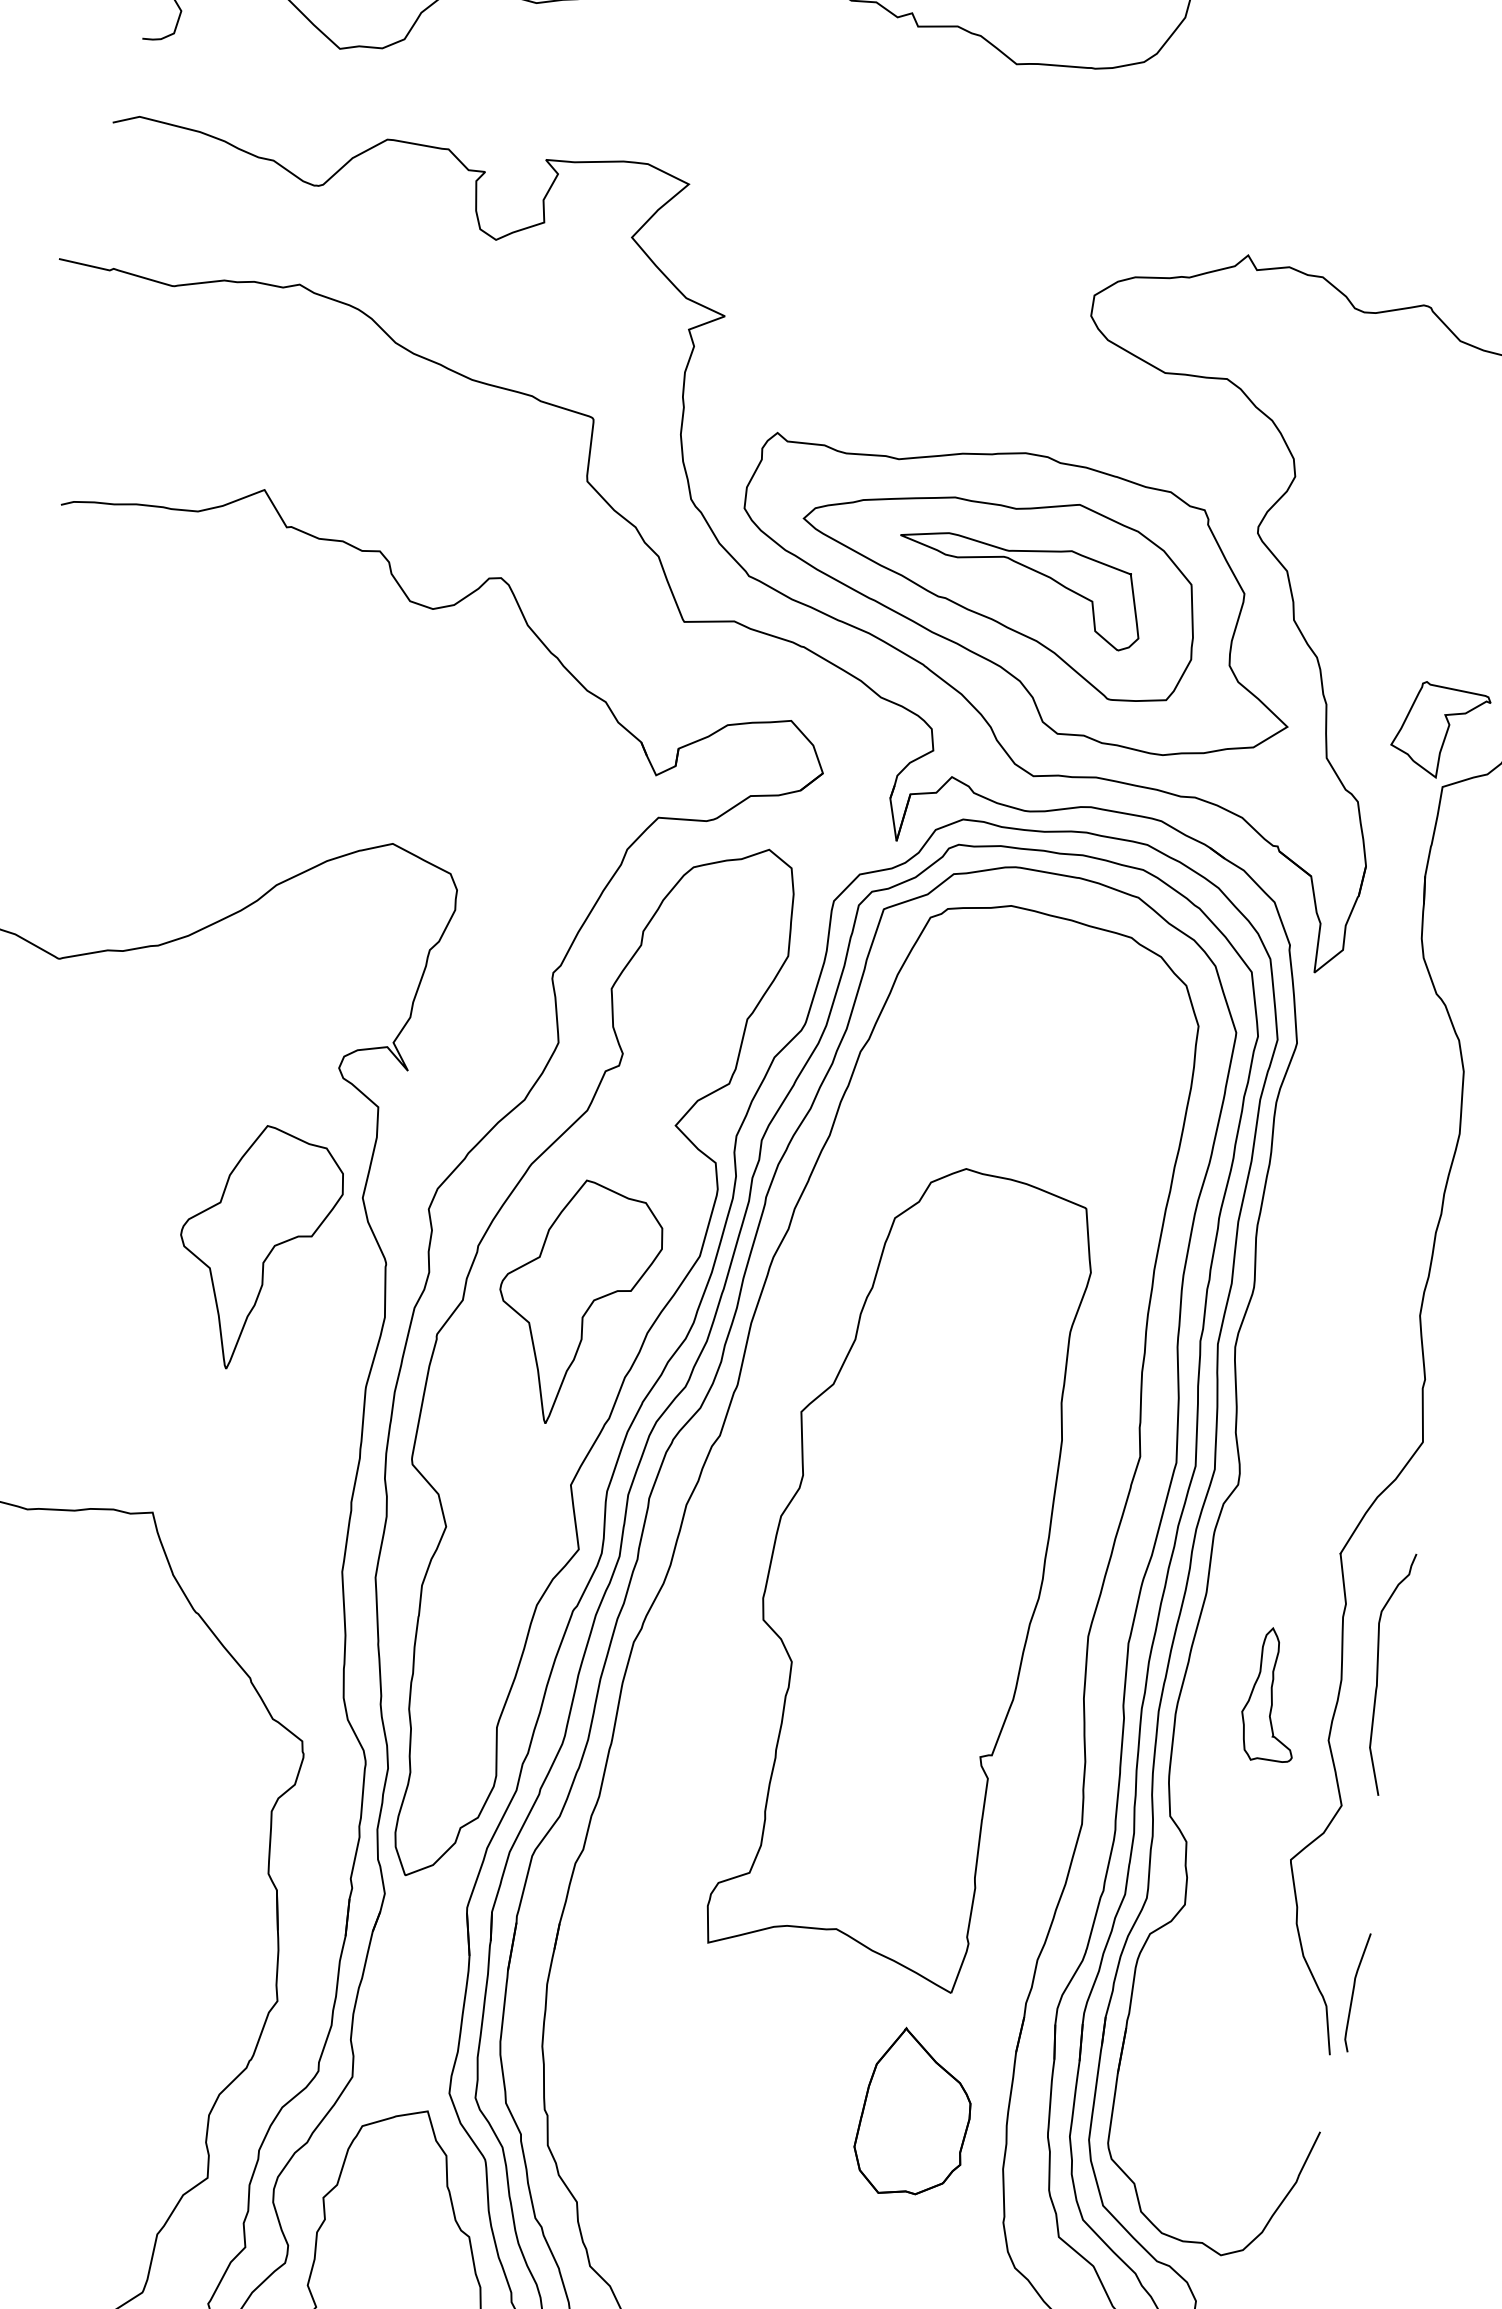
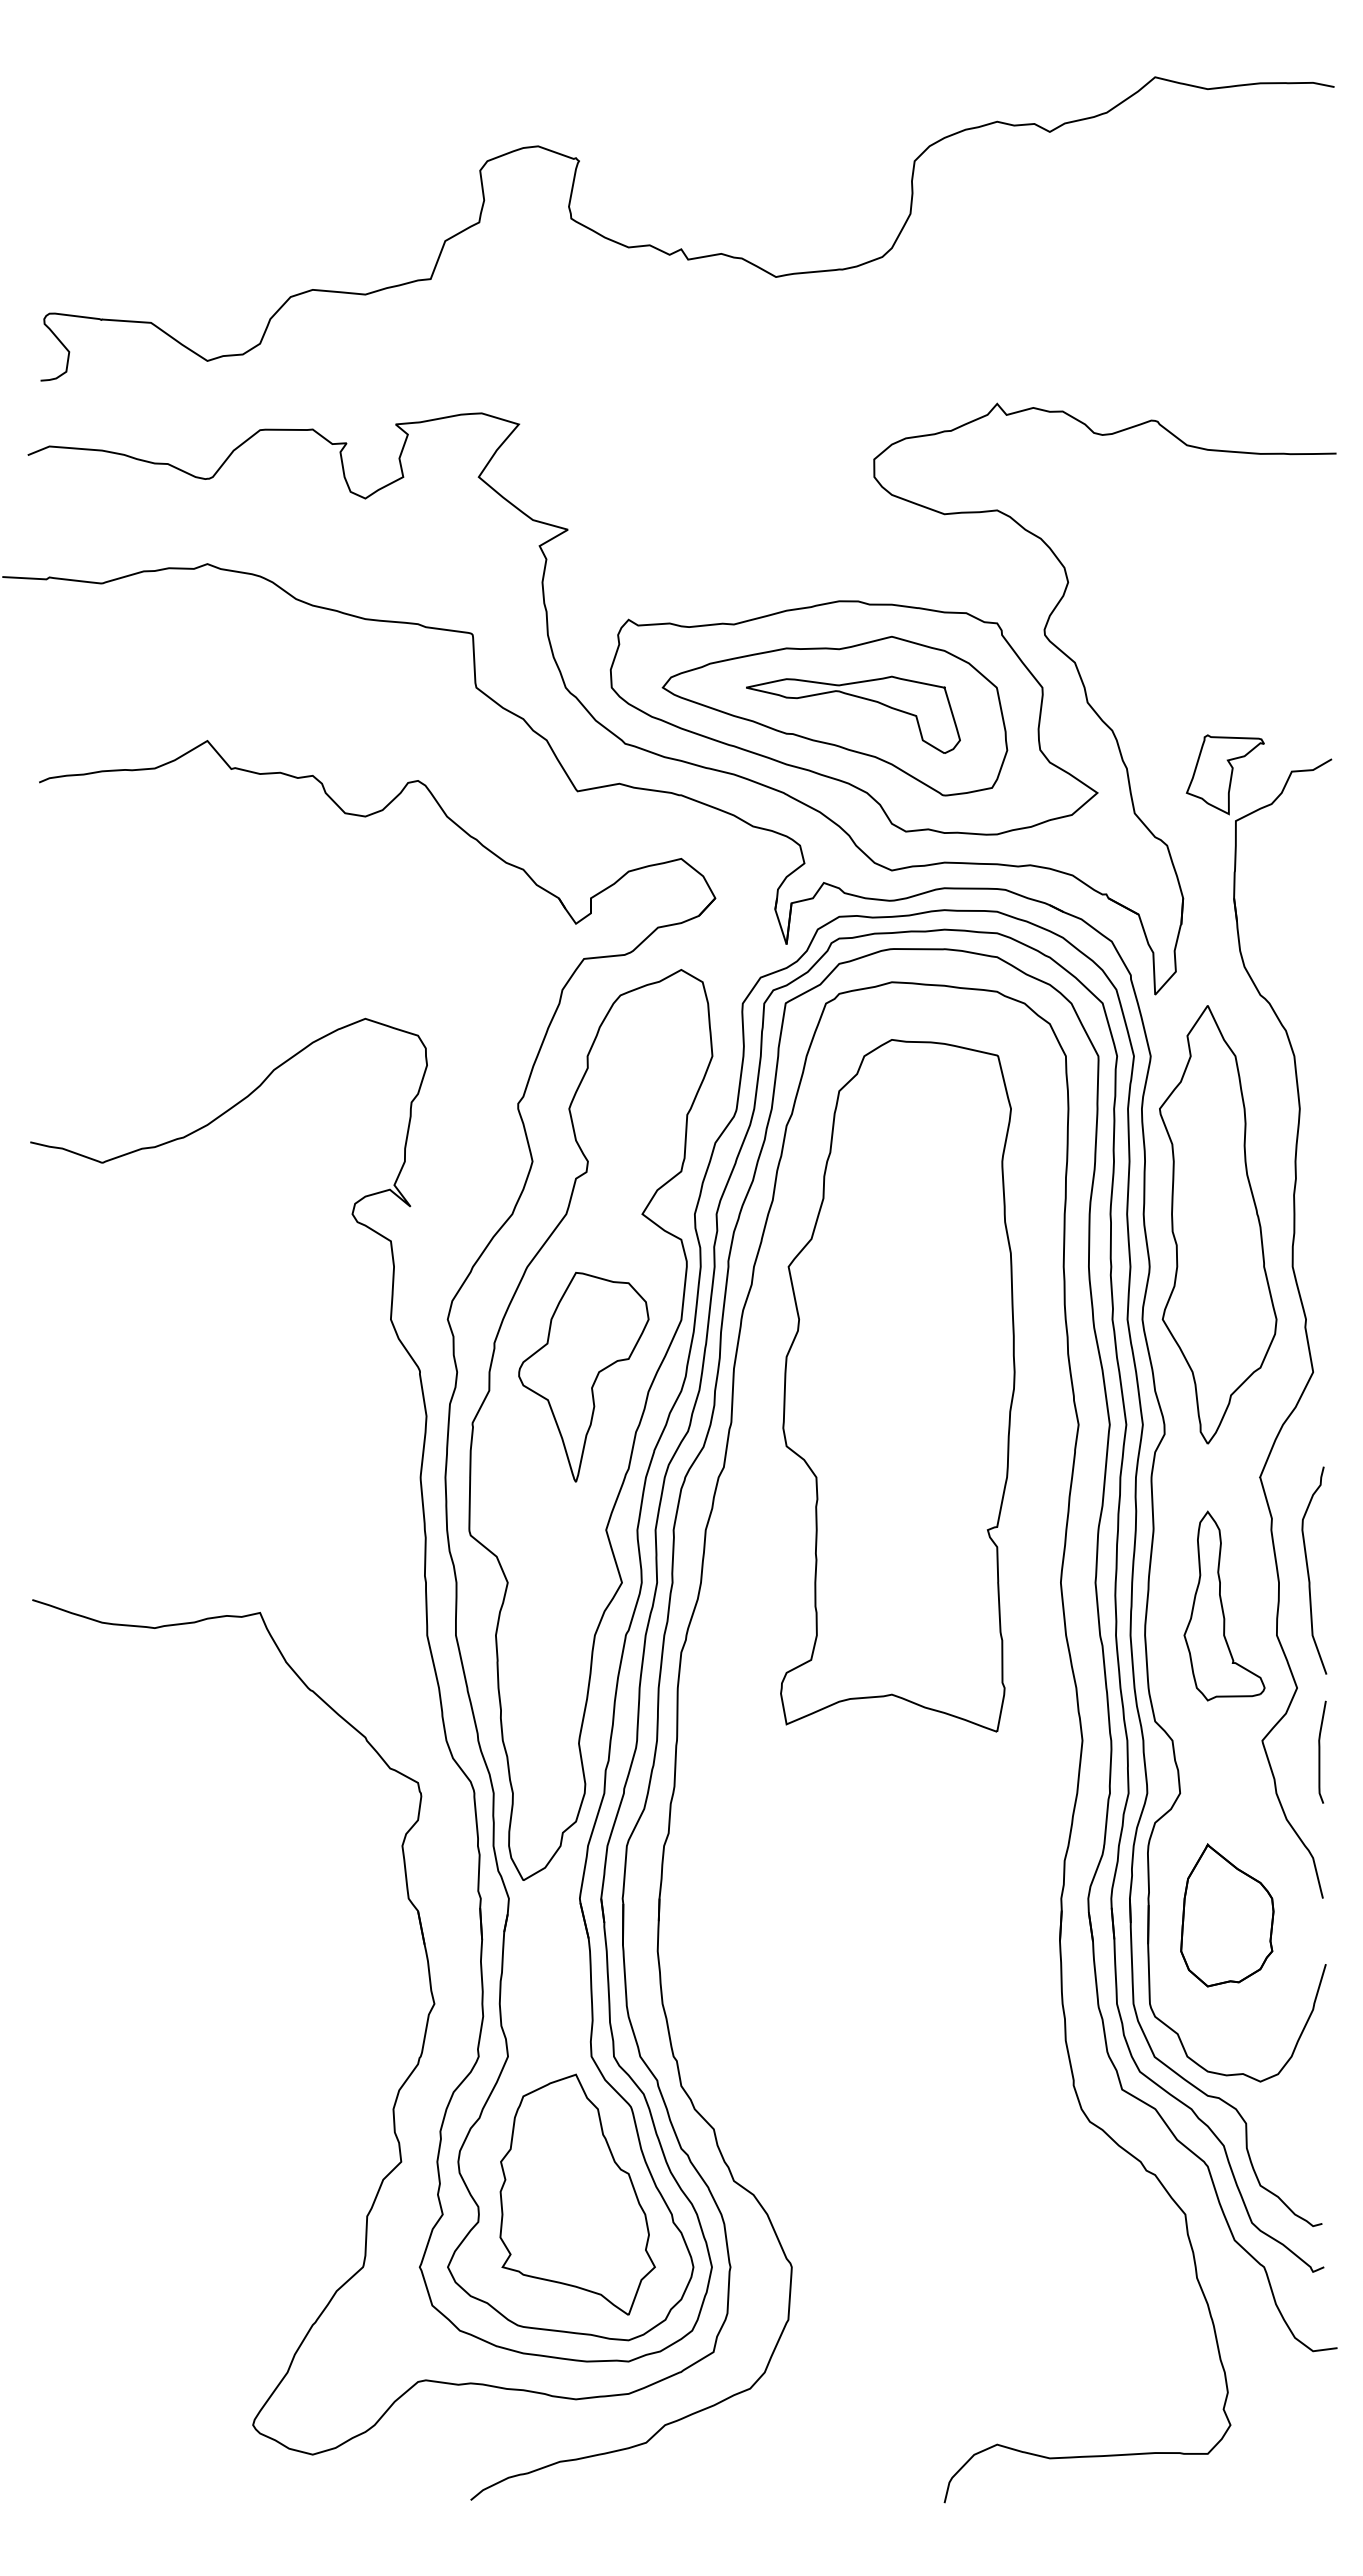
part: (255, 1248) -> (308, 1377), removed
part: (1342, 1251) -> (1218, 1224), added
part: (904, 1571) -> (897, 1385), moved
part: (1273, 1695) -> (1224, 1605), size x1.67
curve: (1354, 1991) -> (1320, 1751), moved
part: (915, 2114) -> (1227, 1915), moved

